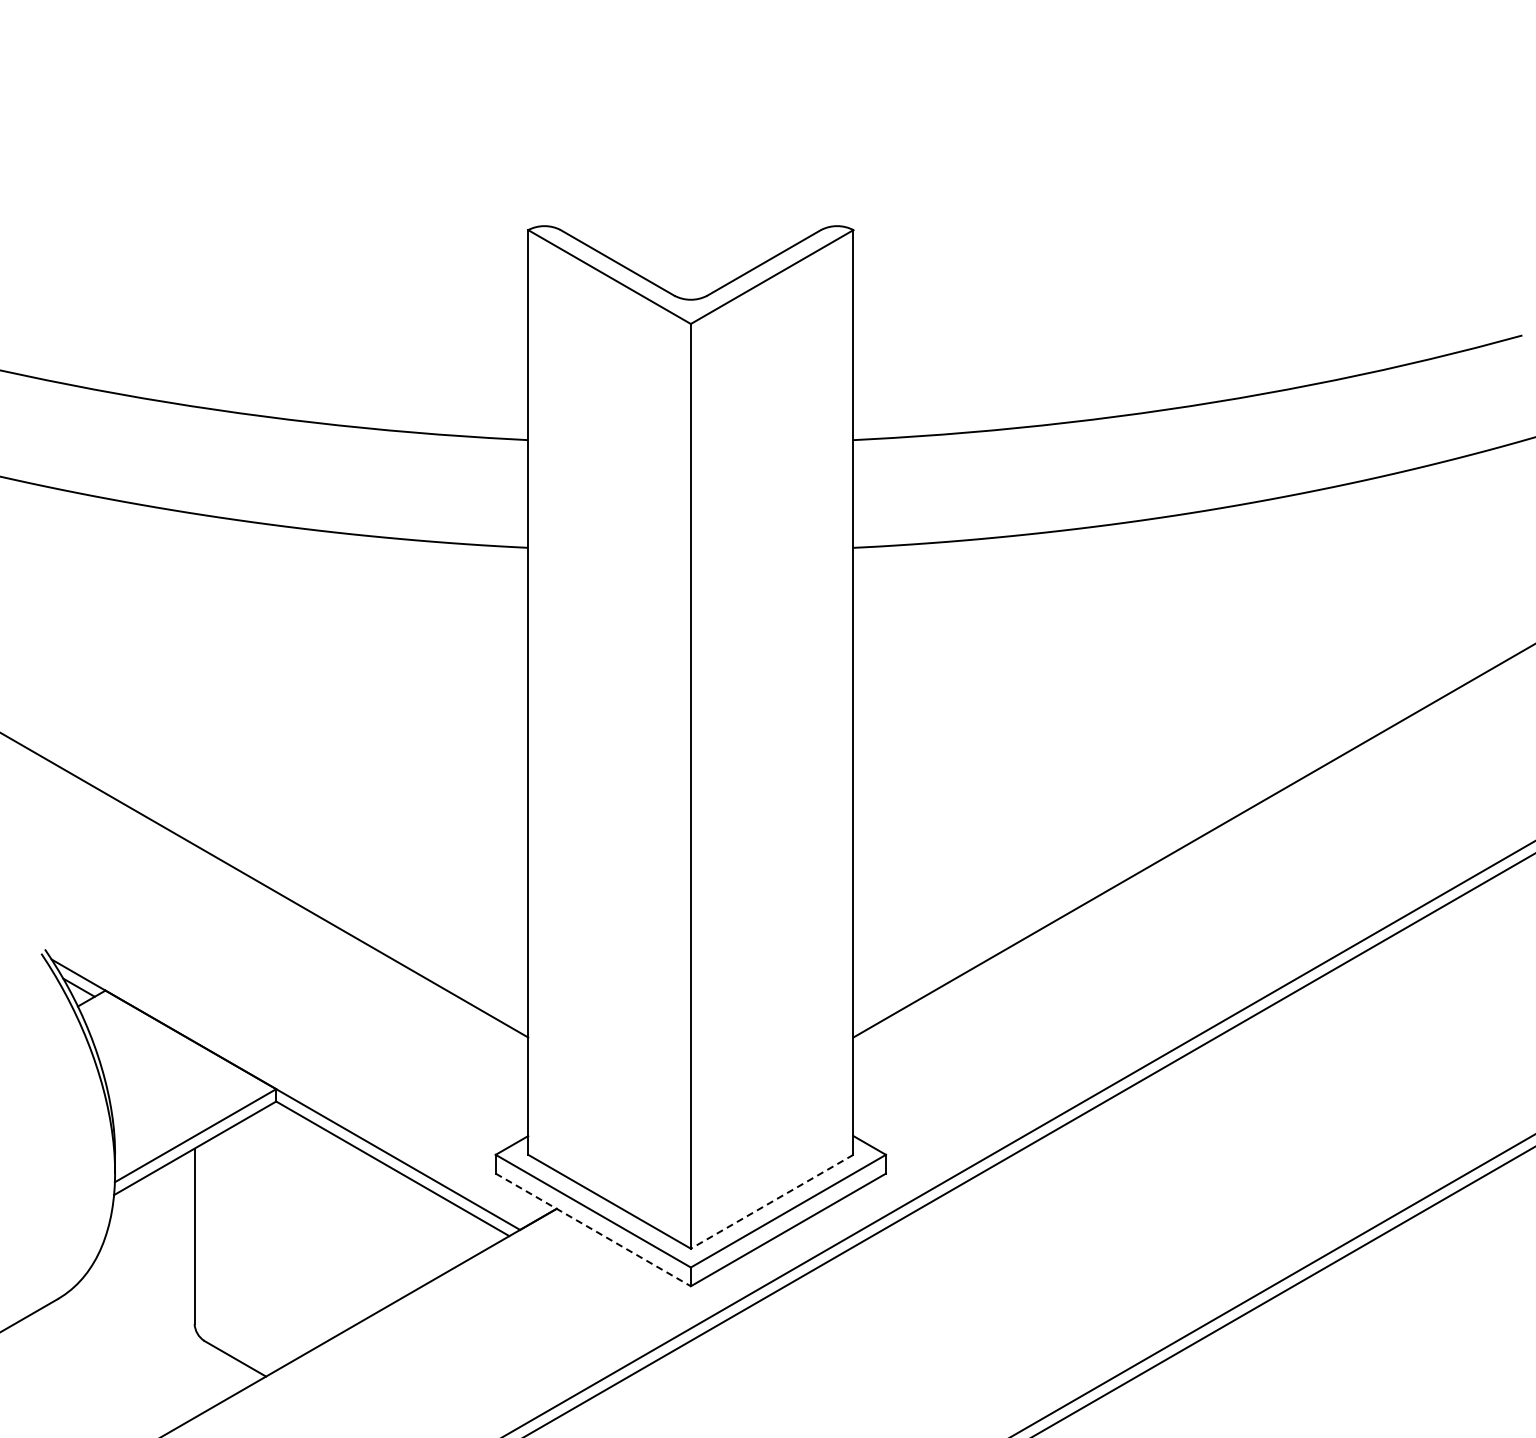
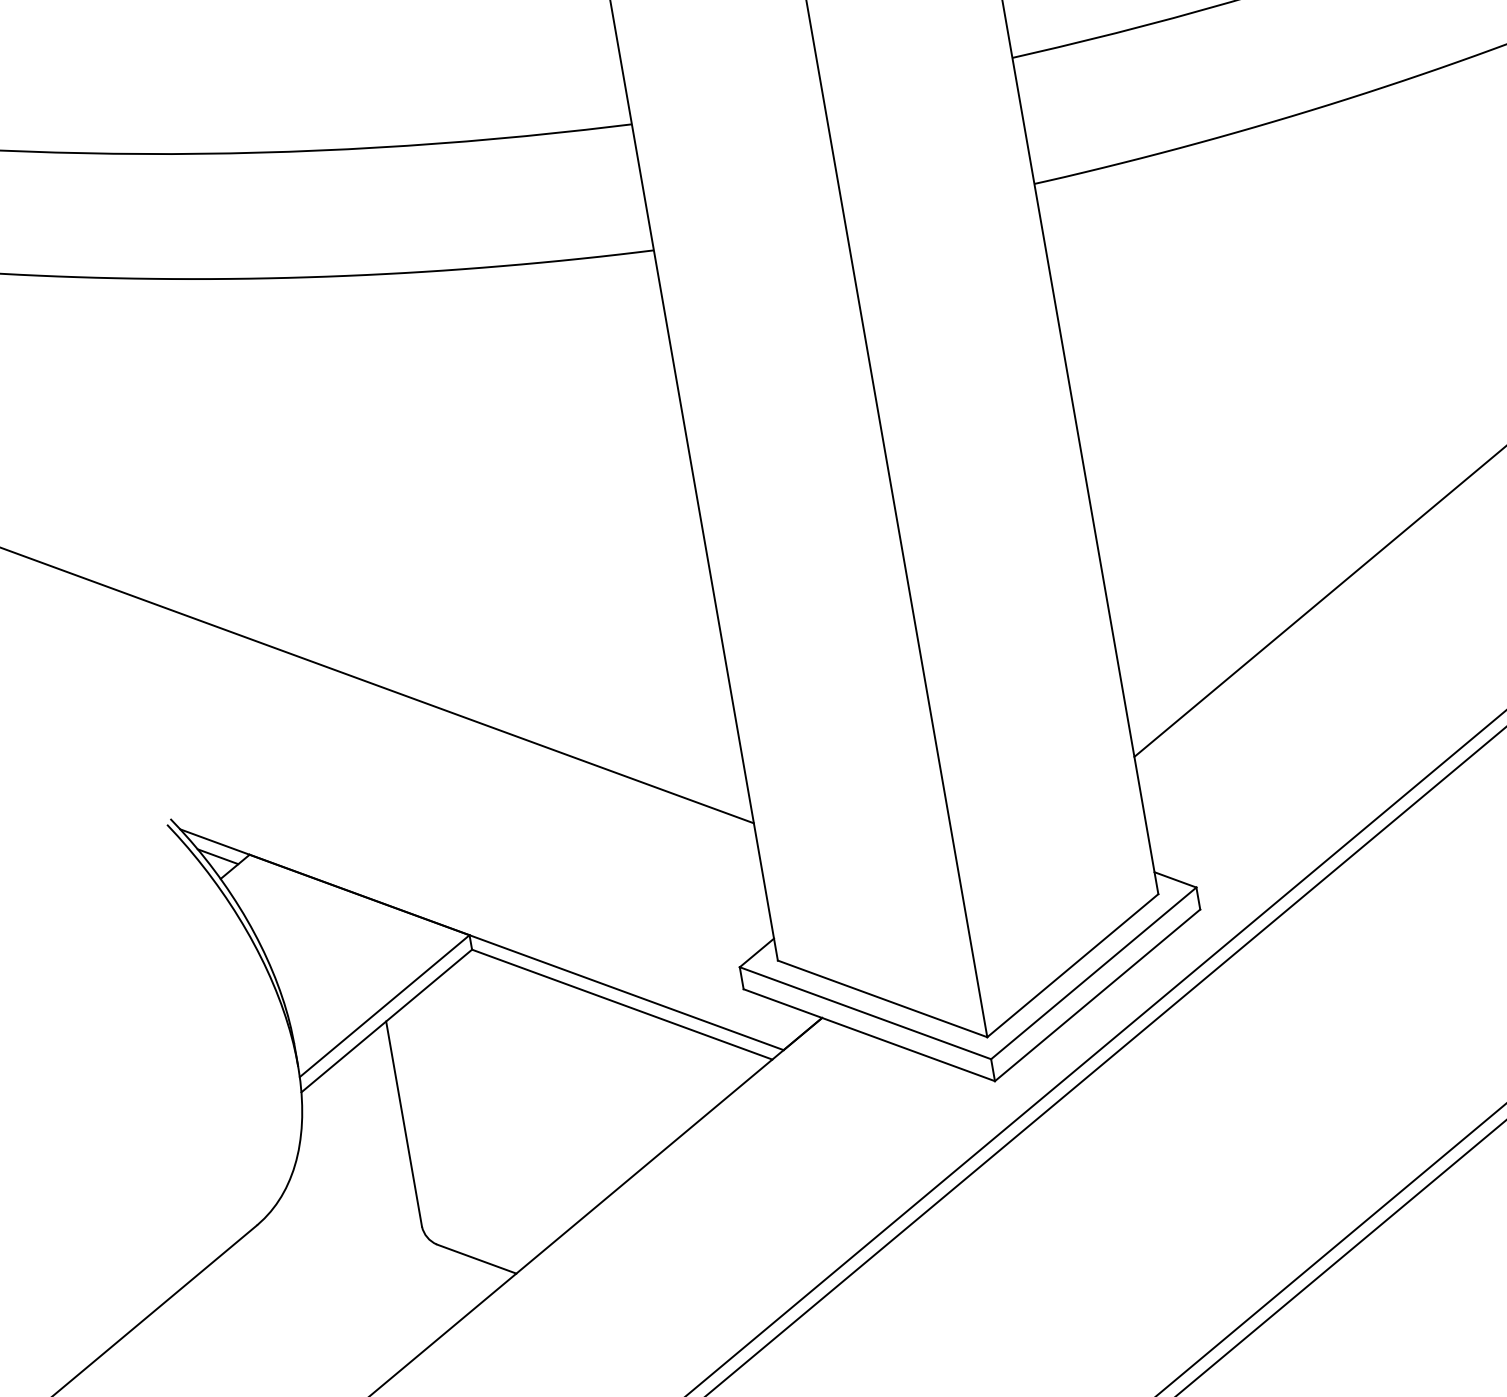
line: (772, 1201) -> (1073, 965), dashed -> solid
line: (593, 1229) -> (869, 1034), dashed -> solid

